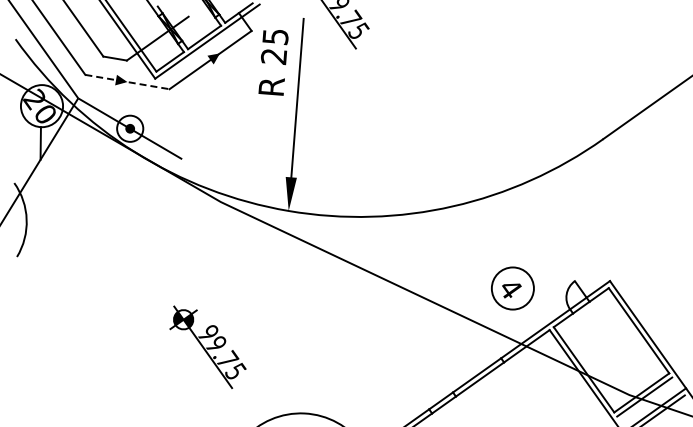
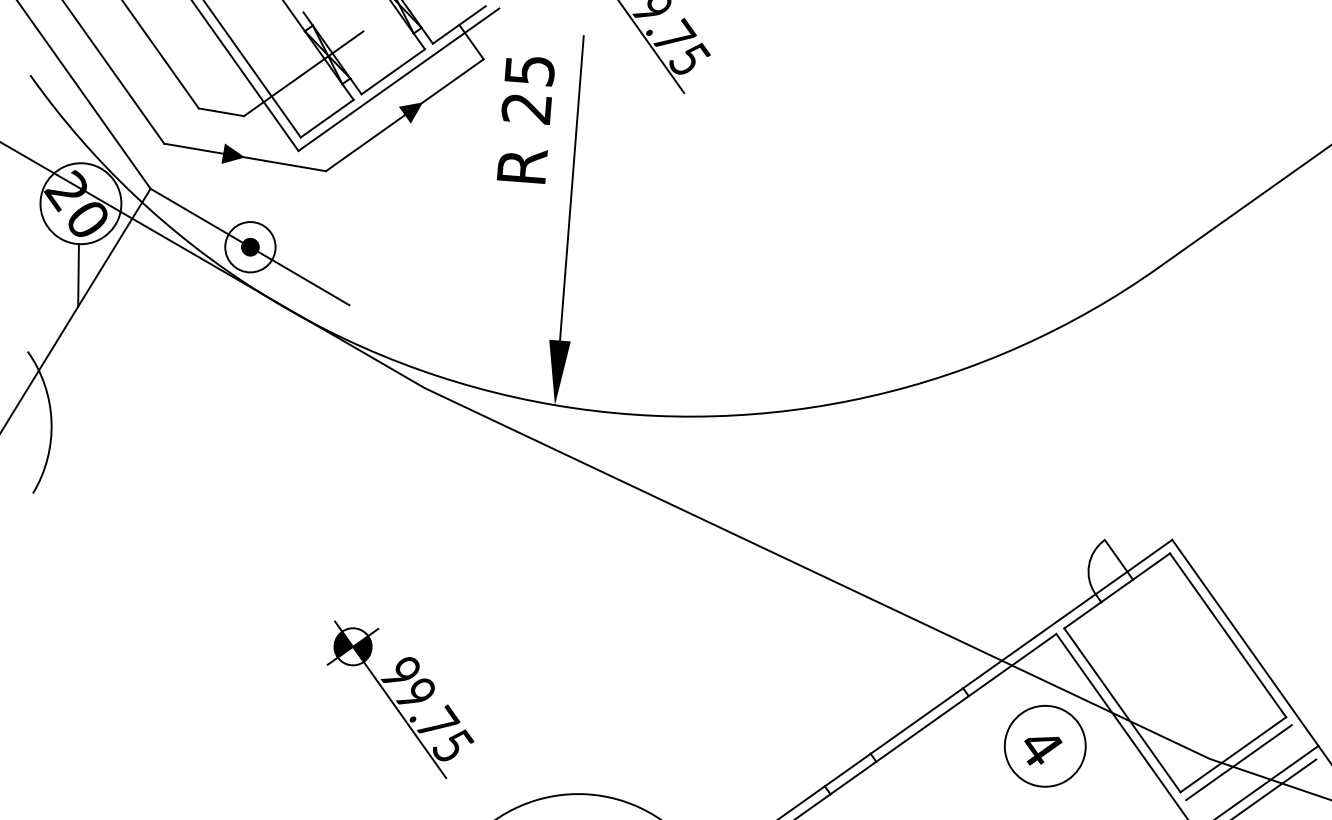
line: (127, 82) -> (245, 158), dashed -> solid
part: (512, 288) -> (1044, 746), moved
part: (207, 346) -> (398, 698), moved

